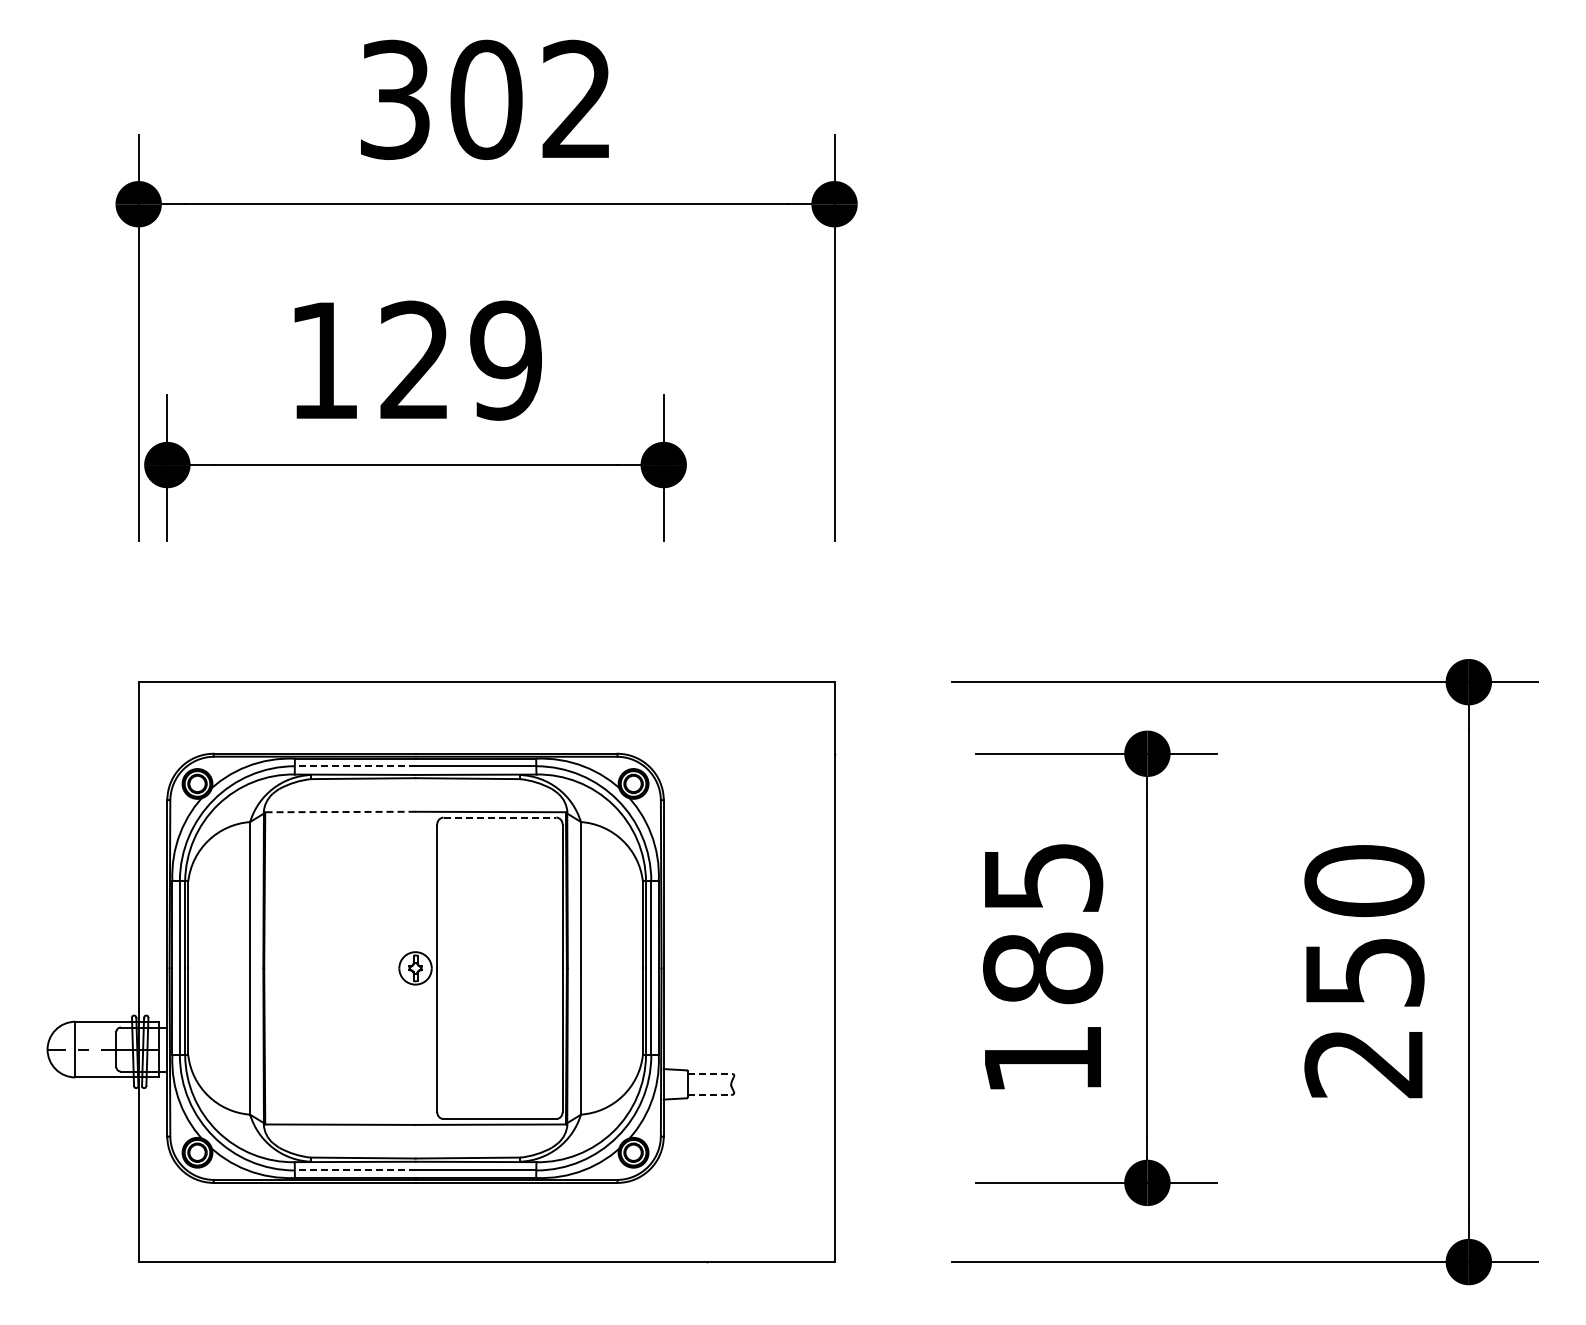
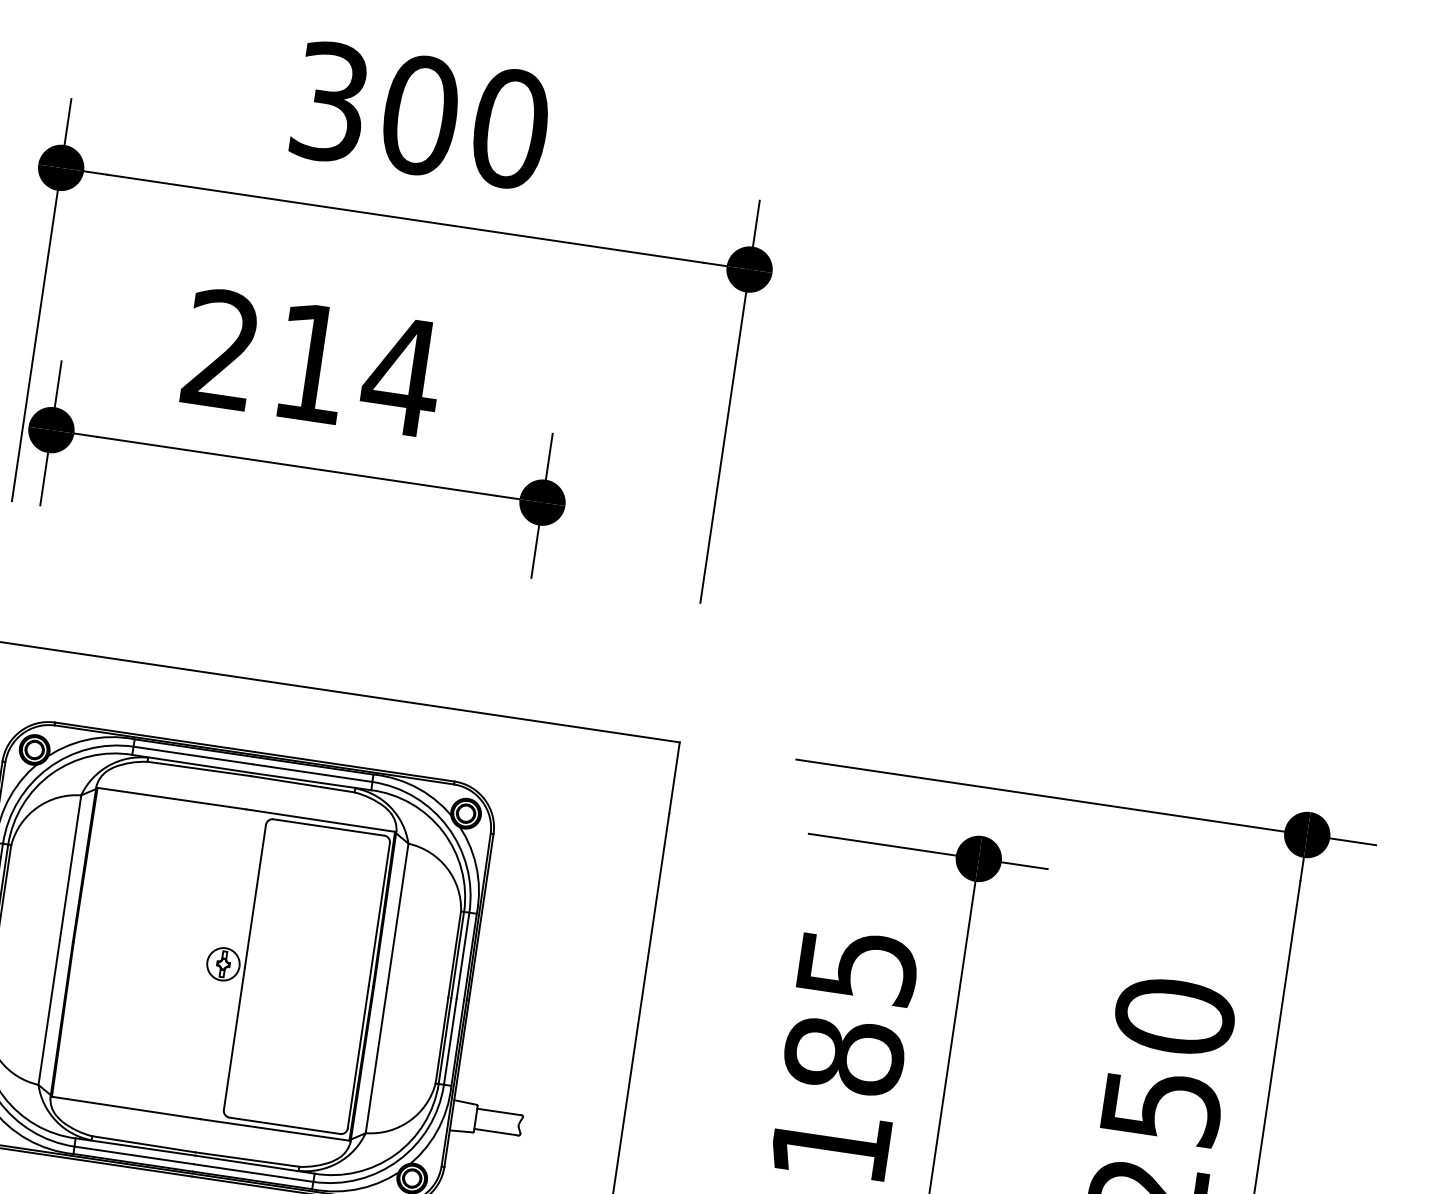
text: (577, 99) -> (510, 128), 302 -> 300
text: (416, 360) -> (313, 363), 129 -> 214
line: (354, 766) -> (192, 755), dashed -> solid
line: (339, 812) -> (170, 798), dashed -> solid
line: (500, 817) -> (329, 827), dashed -> solid
line: (710, 1074) -> (499, 1112), dashed -> solid
line: (709, 1094) -> (495, 1132), dashed -> solid
line: (354, 1170) -> (133, 1155), dashed -> solid

